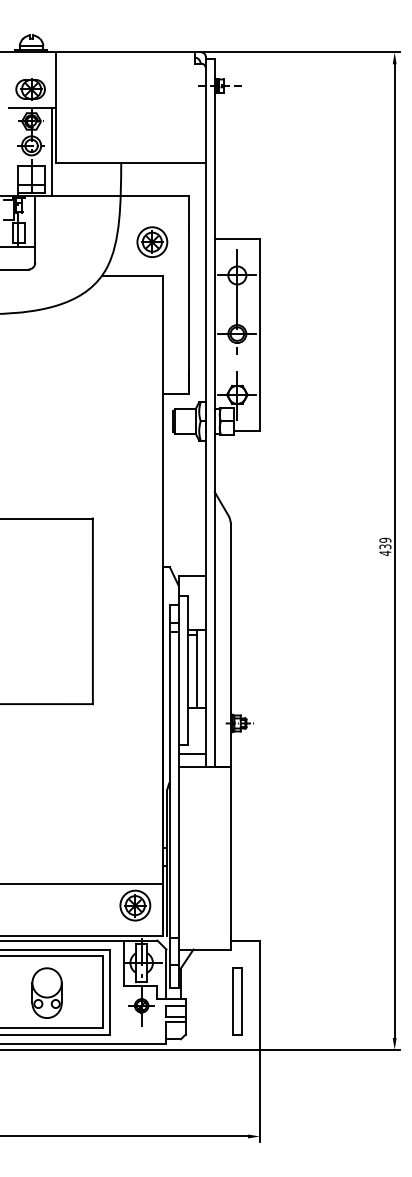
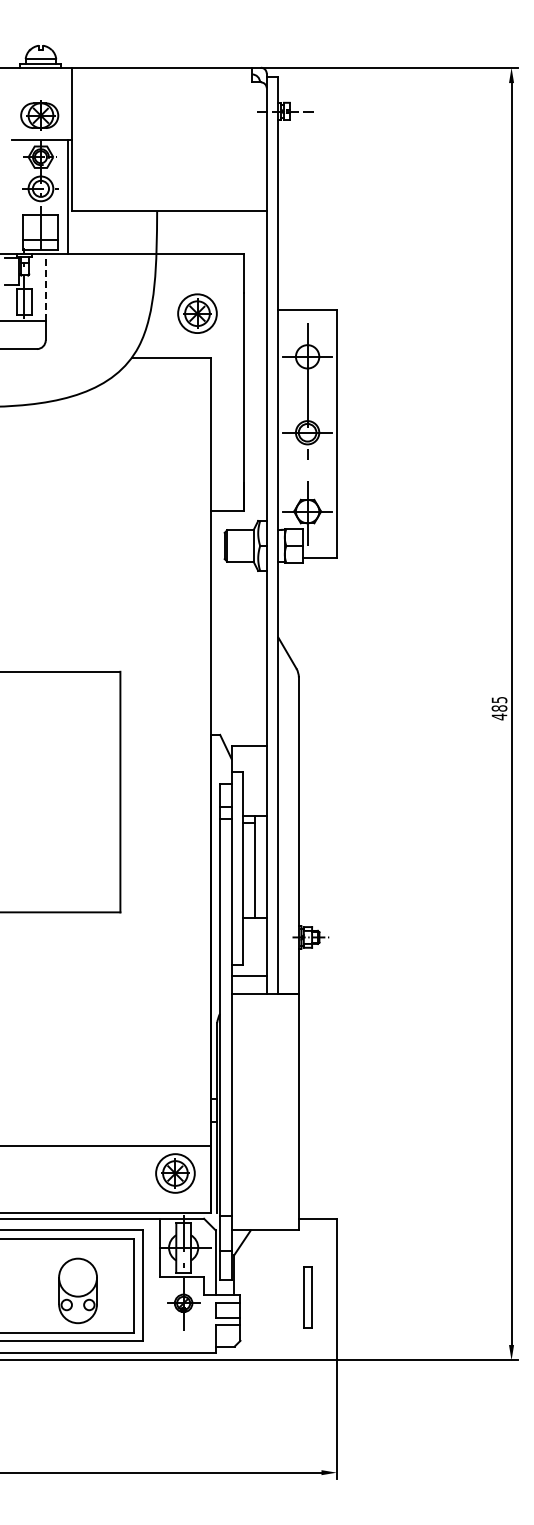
line: (35, 221) -> (45, 286), solid -> dashed
text: (385, 542) -> (499, 703), 439 -> 485
part: (46, 992) -> (77, 1290), moved
part: (237, 1001) -> (307, 1297), size x0.7

